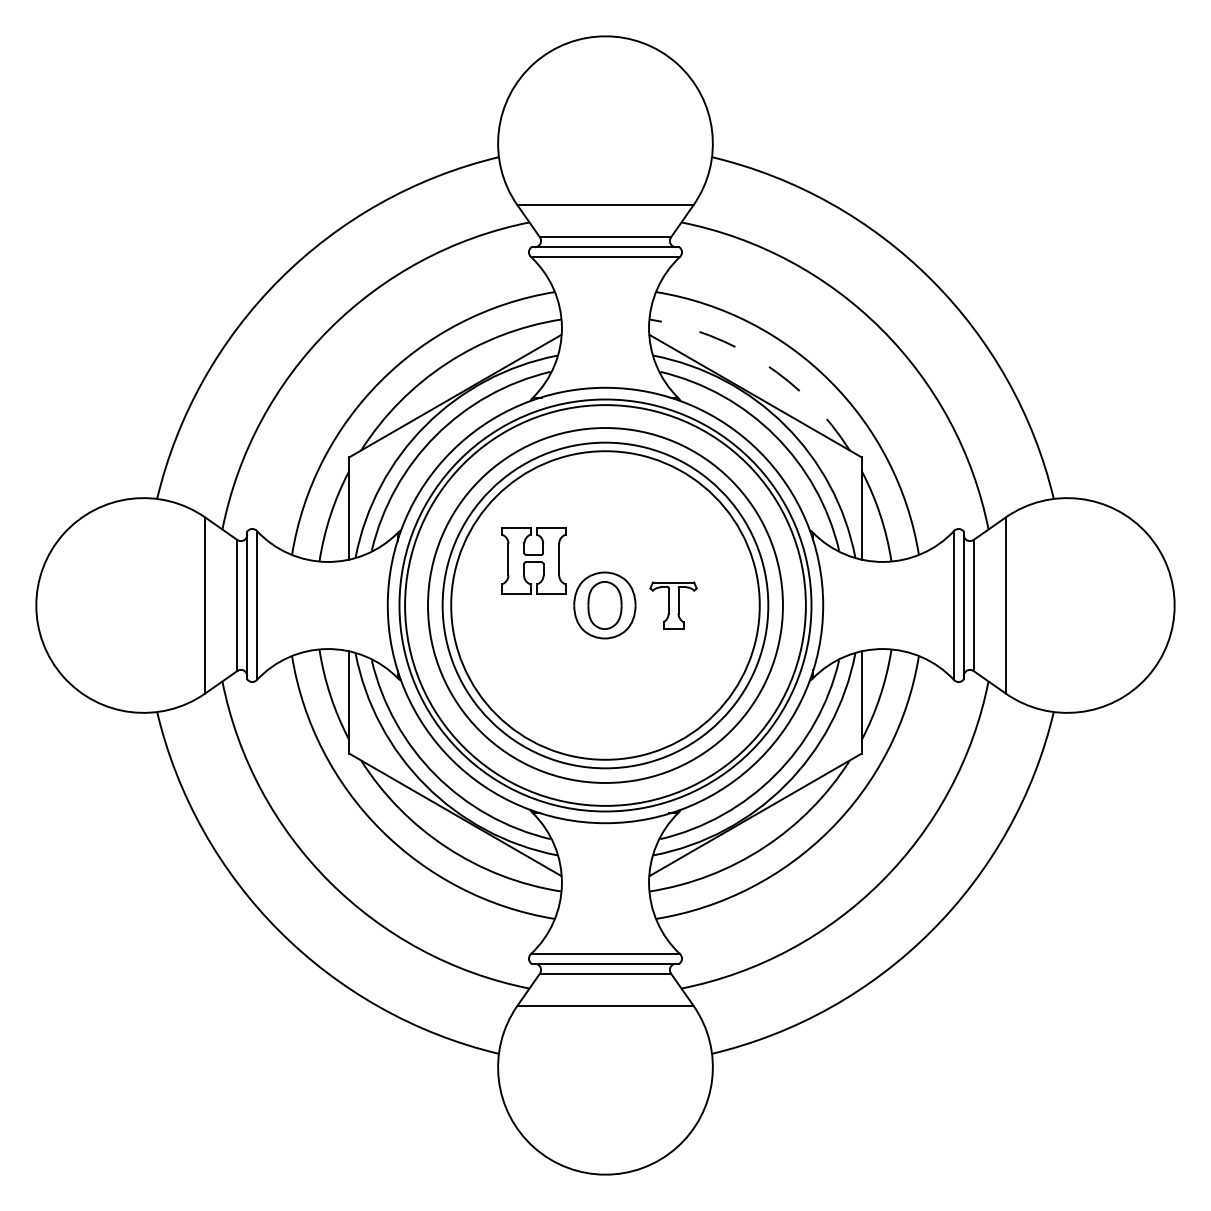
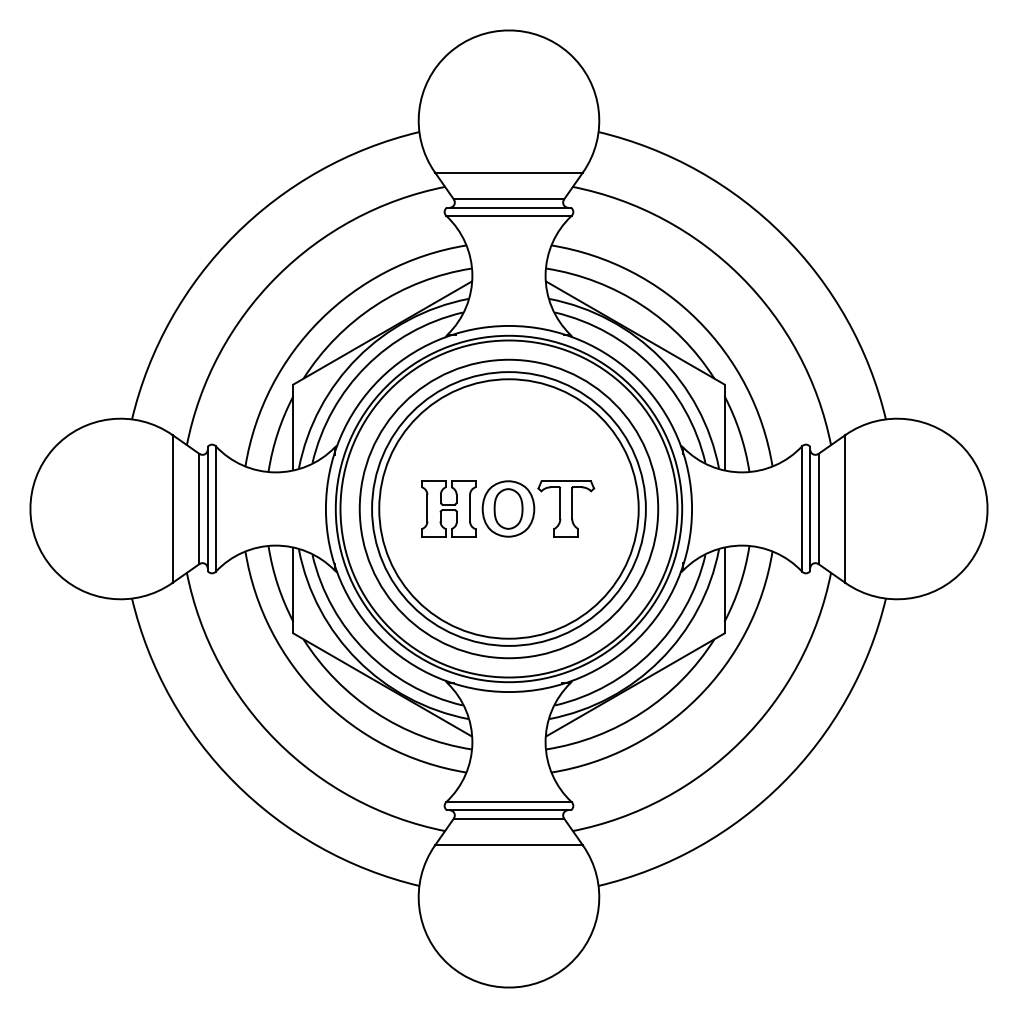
arc: (764, 363) -> (642, 305), dashed -> solid
part: (533, 560) -> (448, 509), moved
part: (673, 605) -> (566, 509), size x1.43

